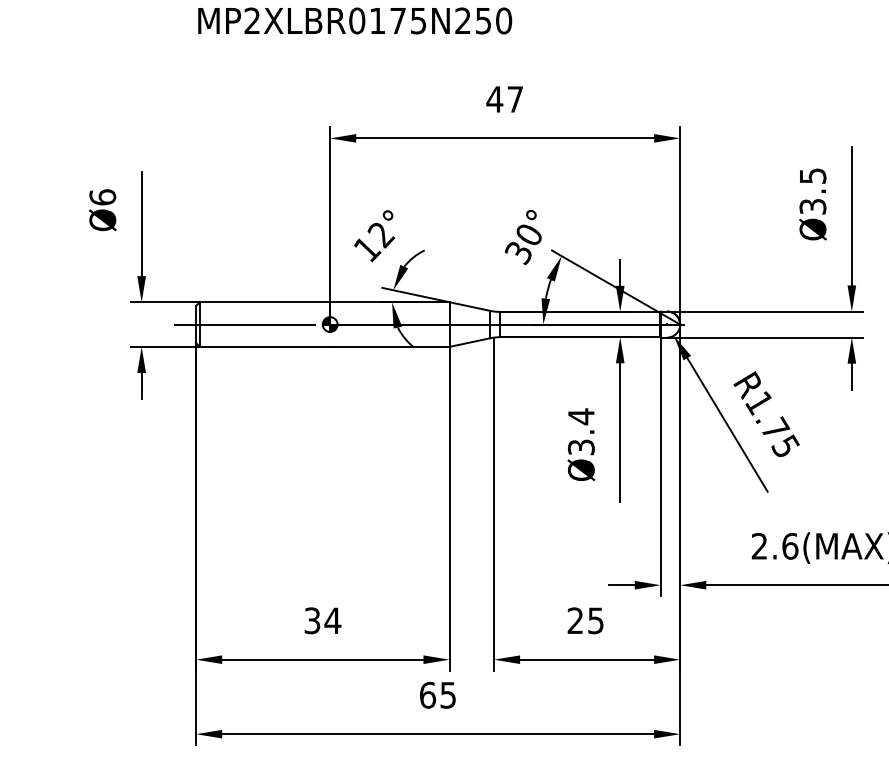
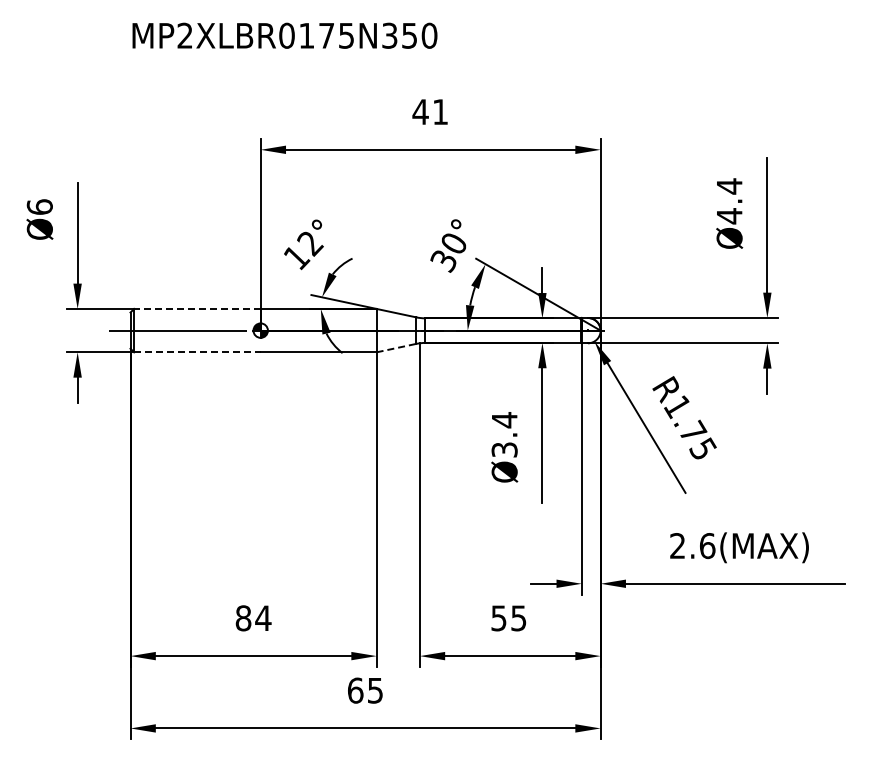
text: (462, 20) -> (389, 35), MP2XLBR0175N250 -> MP2XLBR0175N350
text: (515, 98) -> (440, 111), 47 -> 41
text: (812, 191) -> (729, 201), Ø3.5 -> Ø4.4
line: (264, 301) -> (196, 308), solid -> dashed
line: (471, 342) -> (397, 348), solid -> dashed
line: (265, 347) -> (197, 352), solid -> dashed
text: (312, 620) -> (243, 618), 34 -> 84
text: (575, 620) -> (498, 618), 25 -> 55

